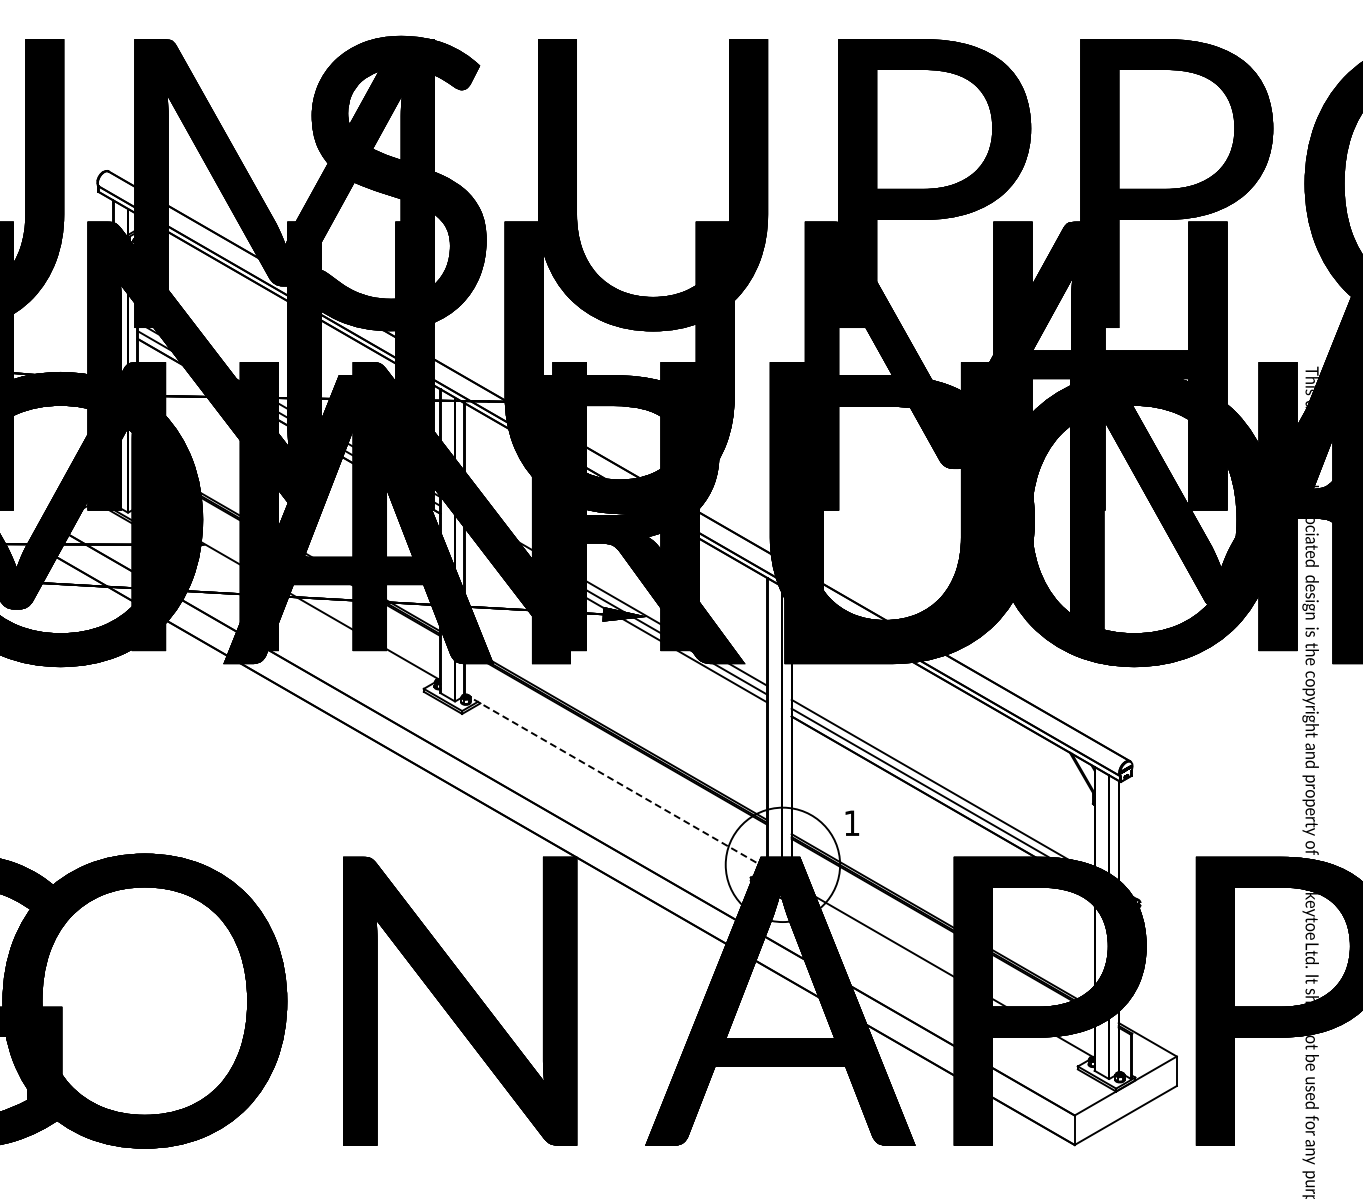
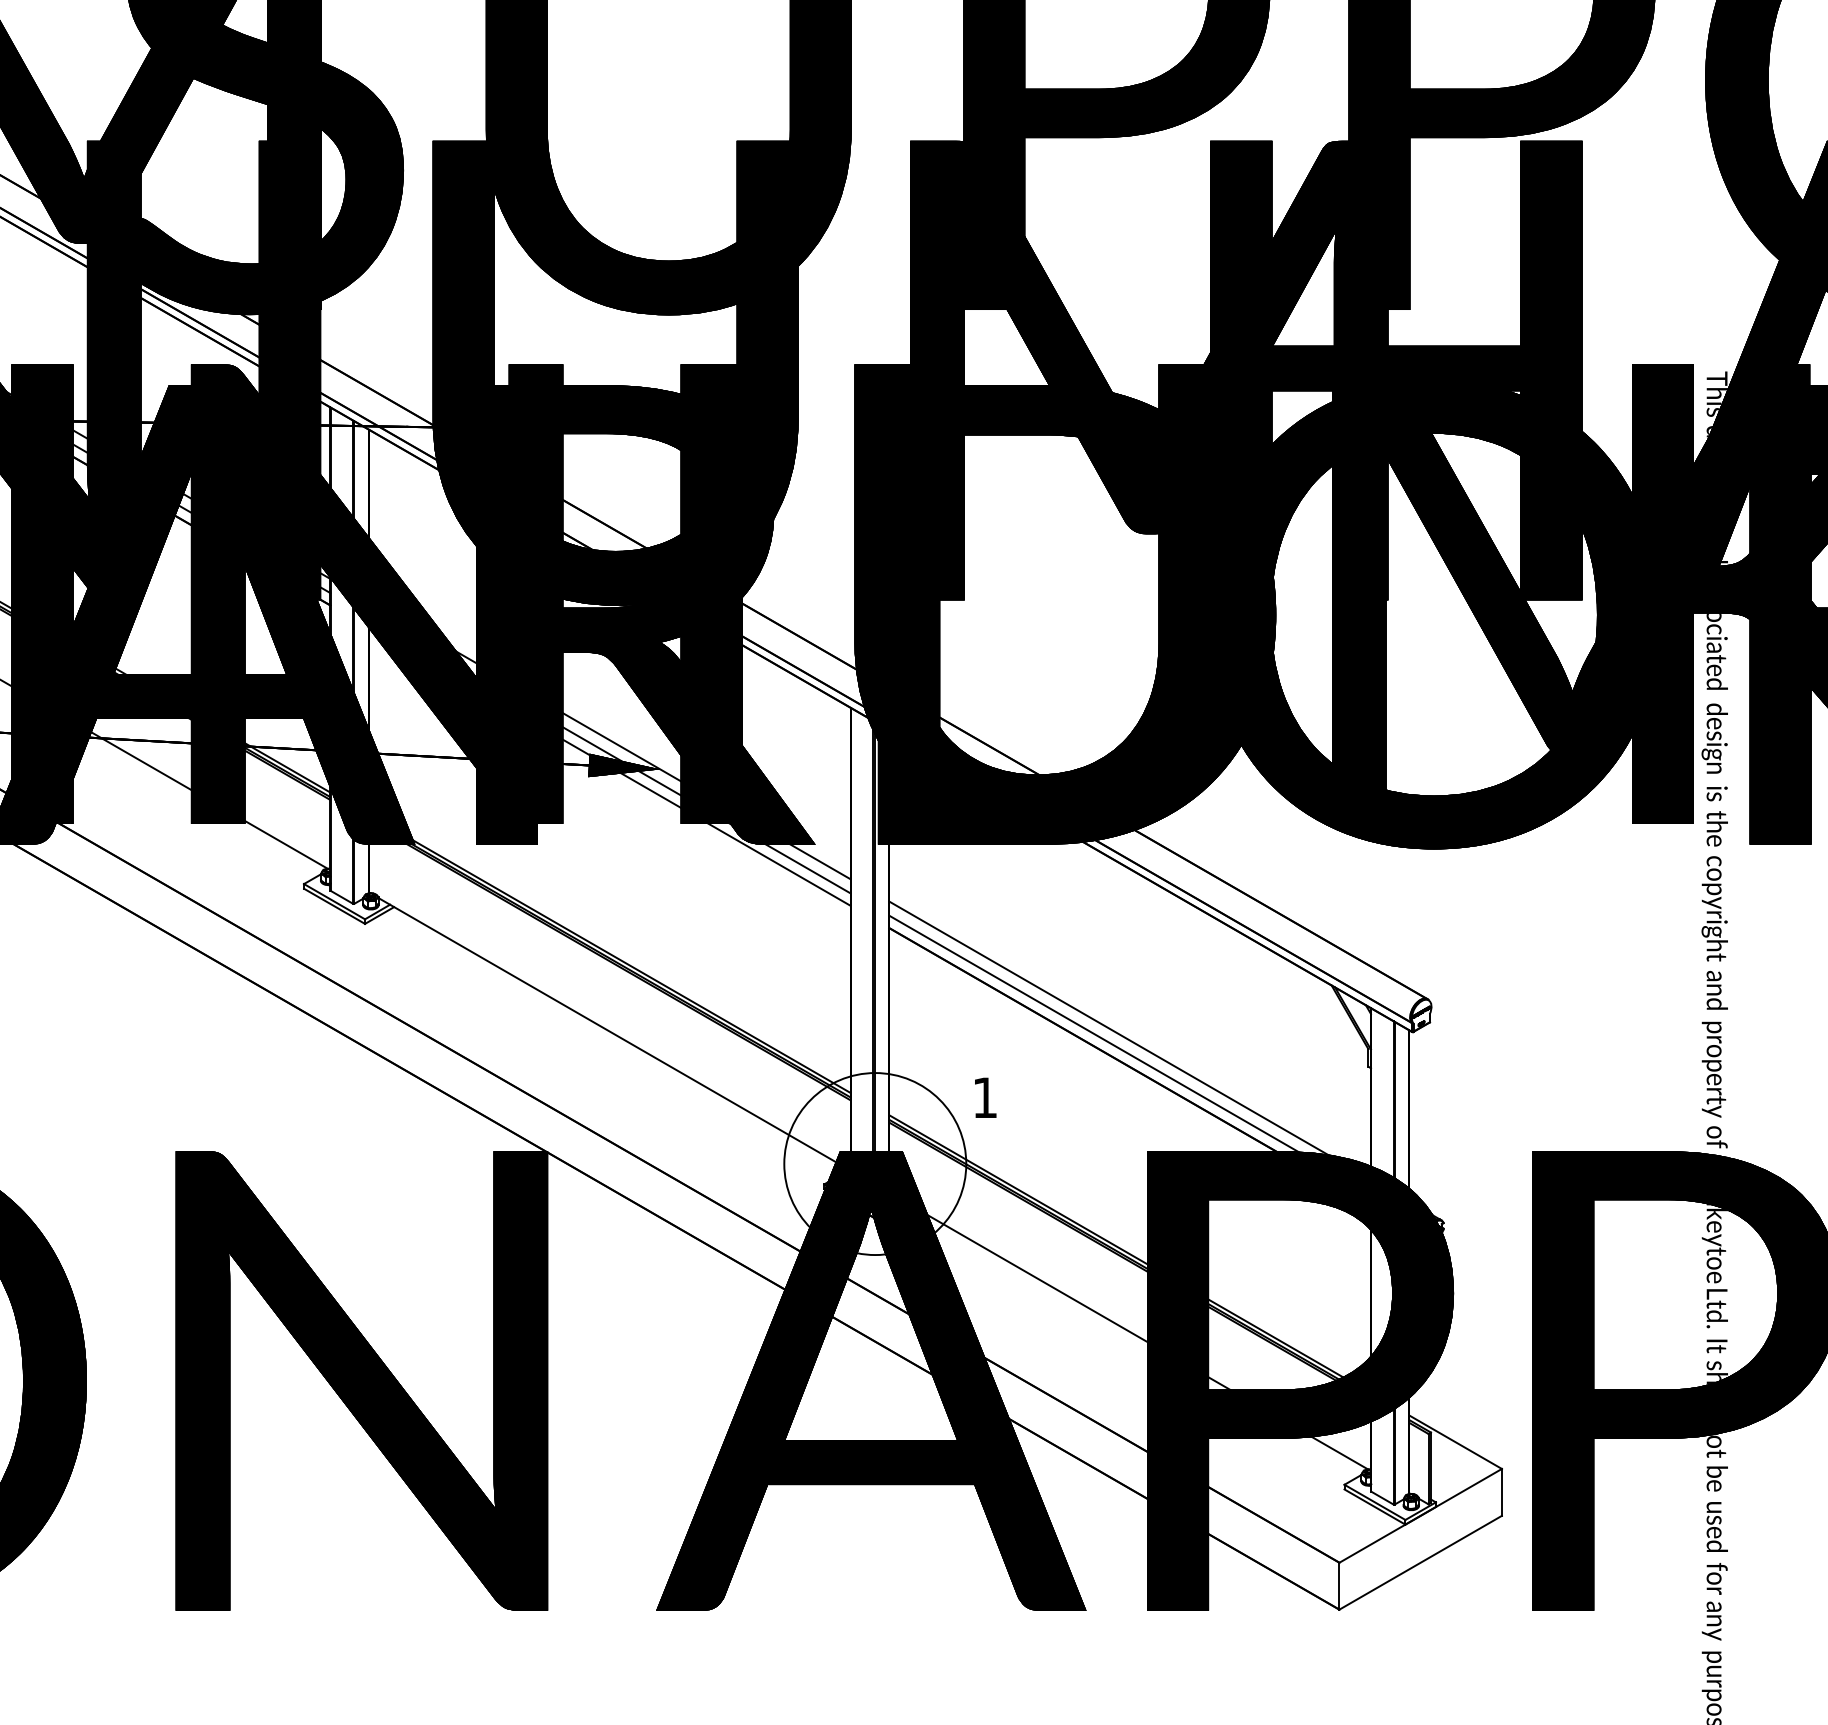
line: (617, 782) -> (612, 1033), dashed -> solid

